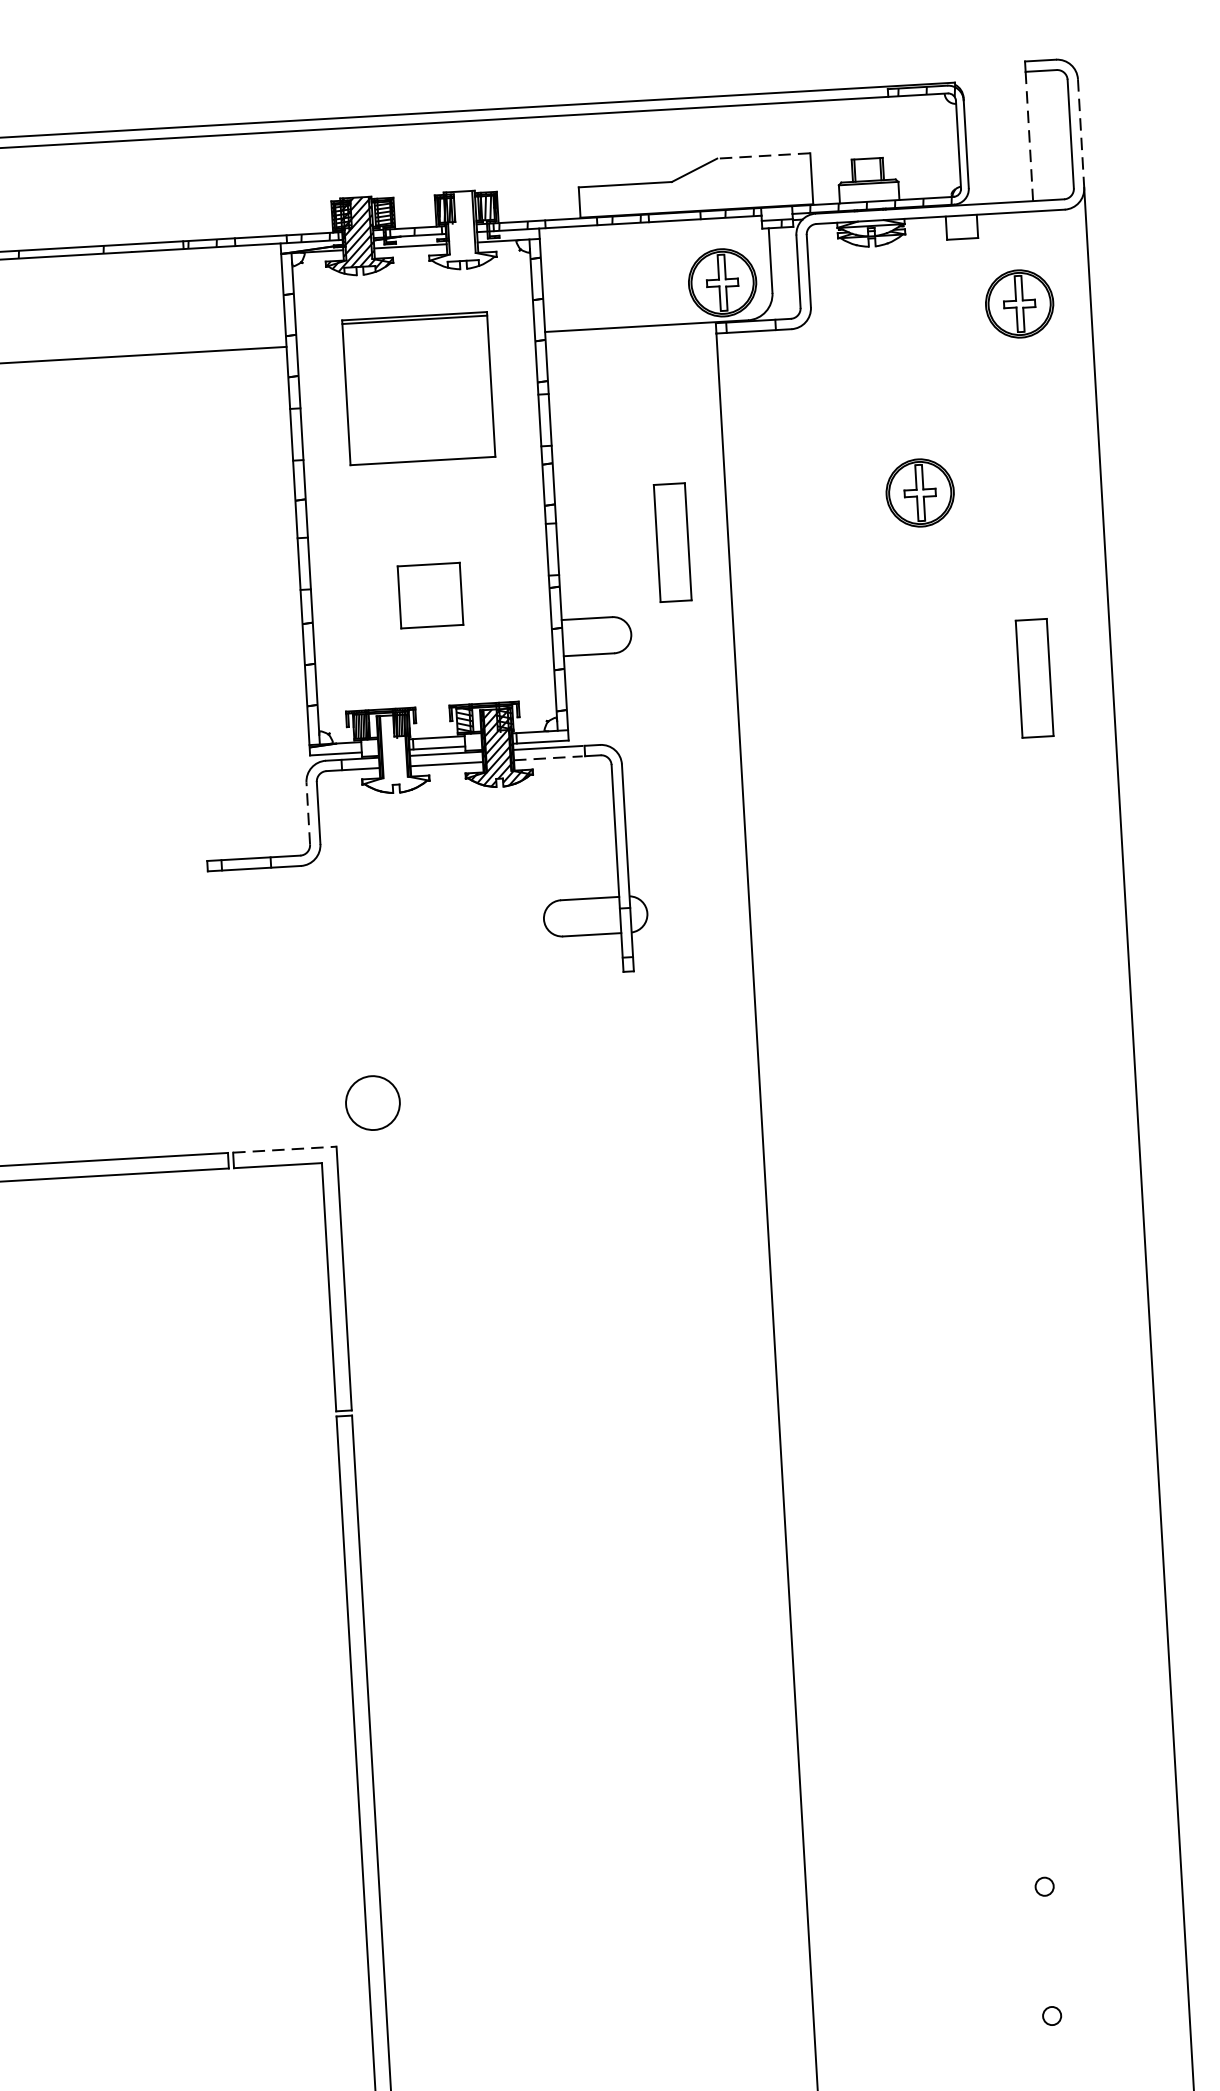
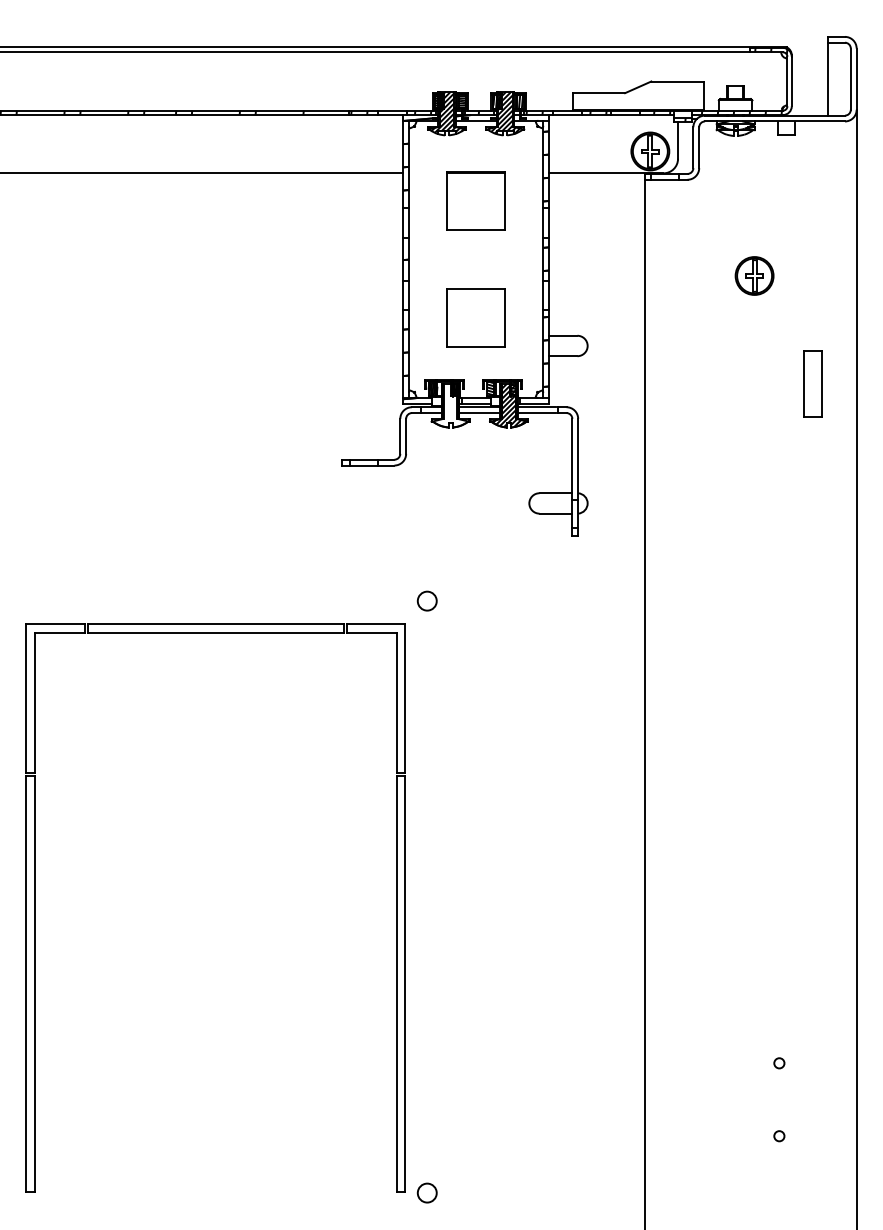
line: (1080, 134) -> (856, 79), dashed -> solid
line: (1029, 135) -> (827, 78), dashed -> solid
line: (763, 155) -> (677, 81), dashed -> solid
hatch: (461, 228) -> (505, 112), added
part: (1019, 303) -> (816, 172), removed
part: (417, 387) -> (475, 200), size x0.71
part: (671, 542) -> (613, 295), removed
part: (429, 595) -> (475, 317), size x1.67
line: (549, 759) -> (537, 413), dashed -> solid
line: (308, 812) -> (400, 435), dashed -> solid
circle: (371, 1102) -> (426, 600), size x0.62
line: (285, 1149) -> (376, 624), dashed -> solid

